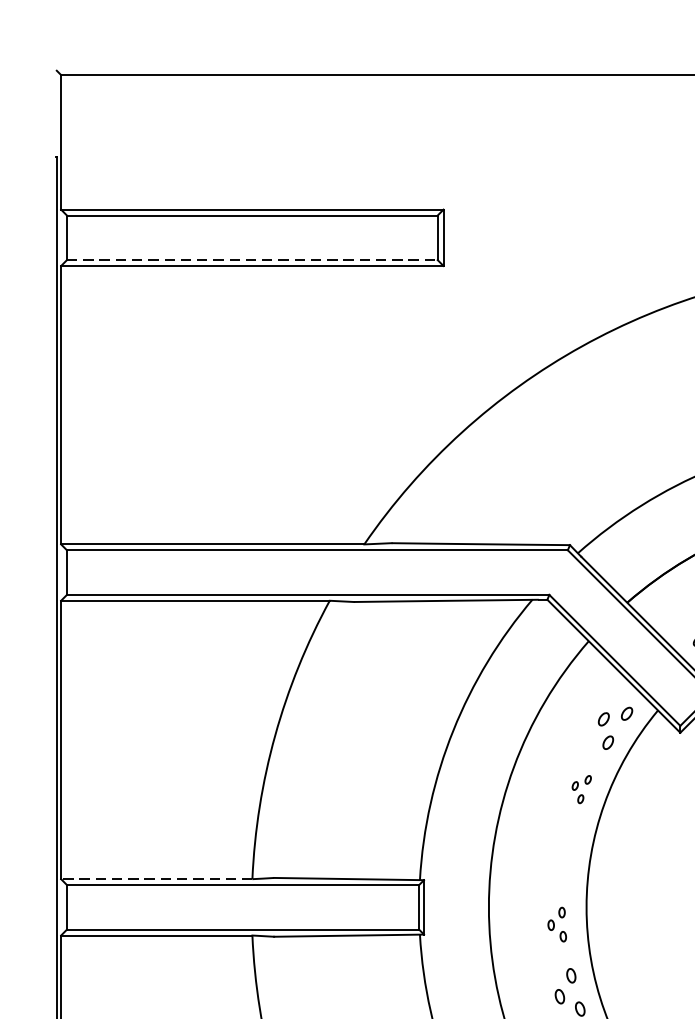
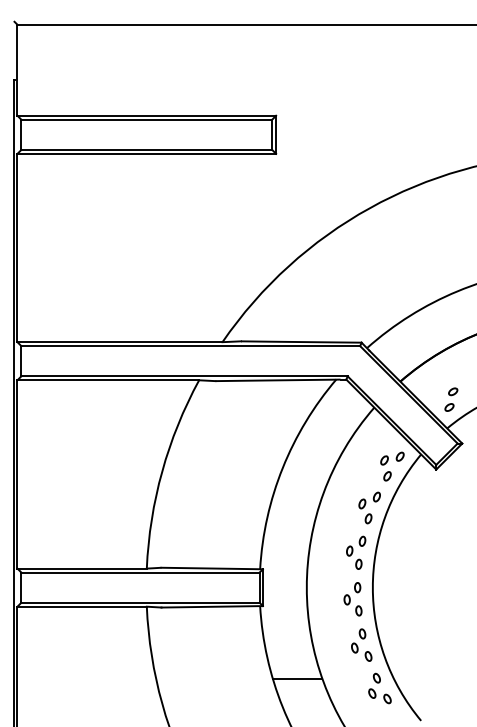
line: (253, 259) -> (147, 149), dashed -> solid
part: (581, 788) -> (369, 507), size x1.67
part: (562, 855) -> (356, 552), added
line: (157, 879) -> (82, 568), dashed -> solid
part: (556, 924) -> (352, 599), size x1.43

